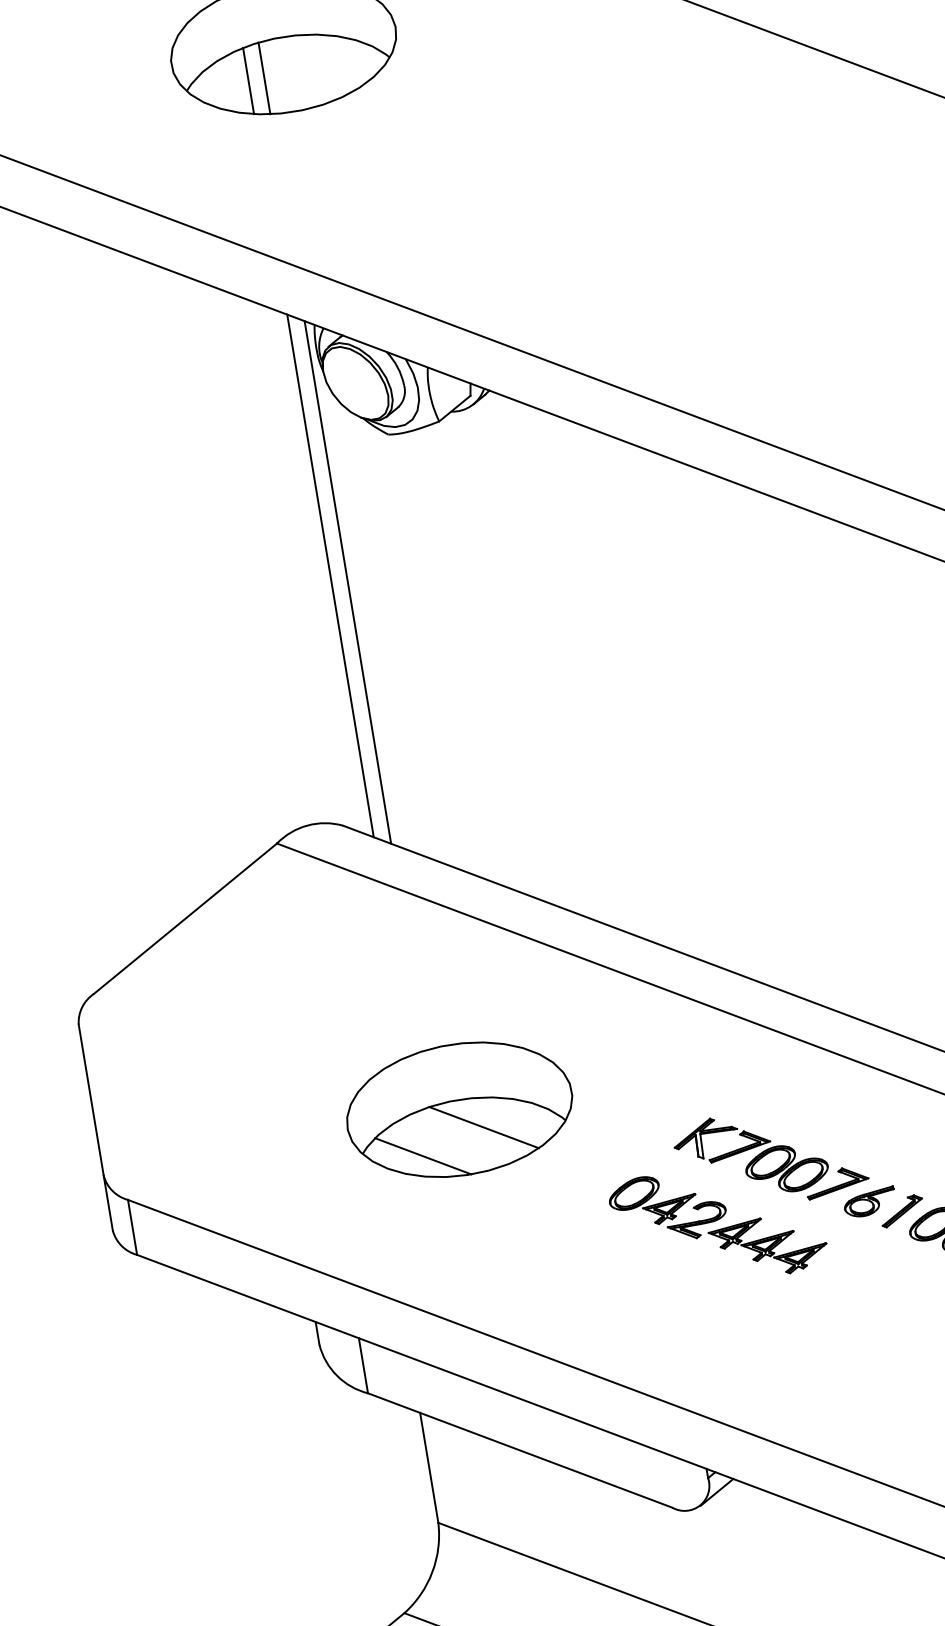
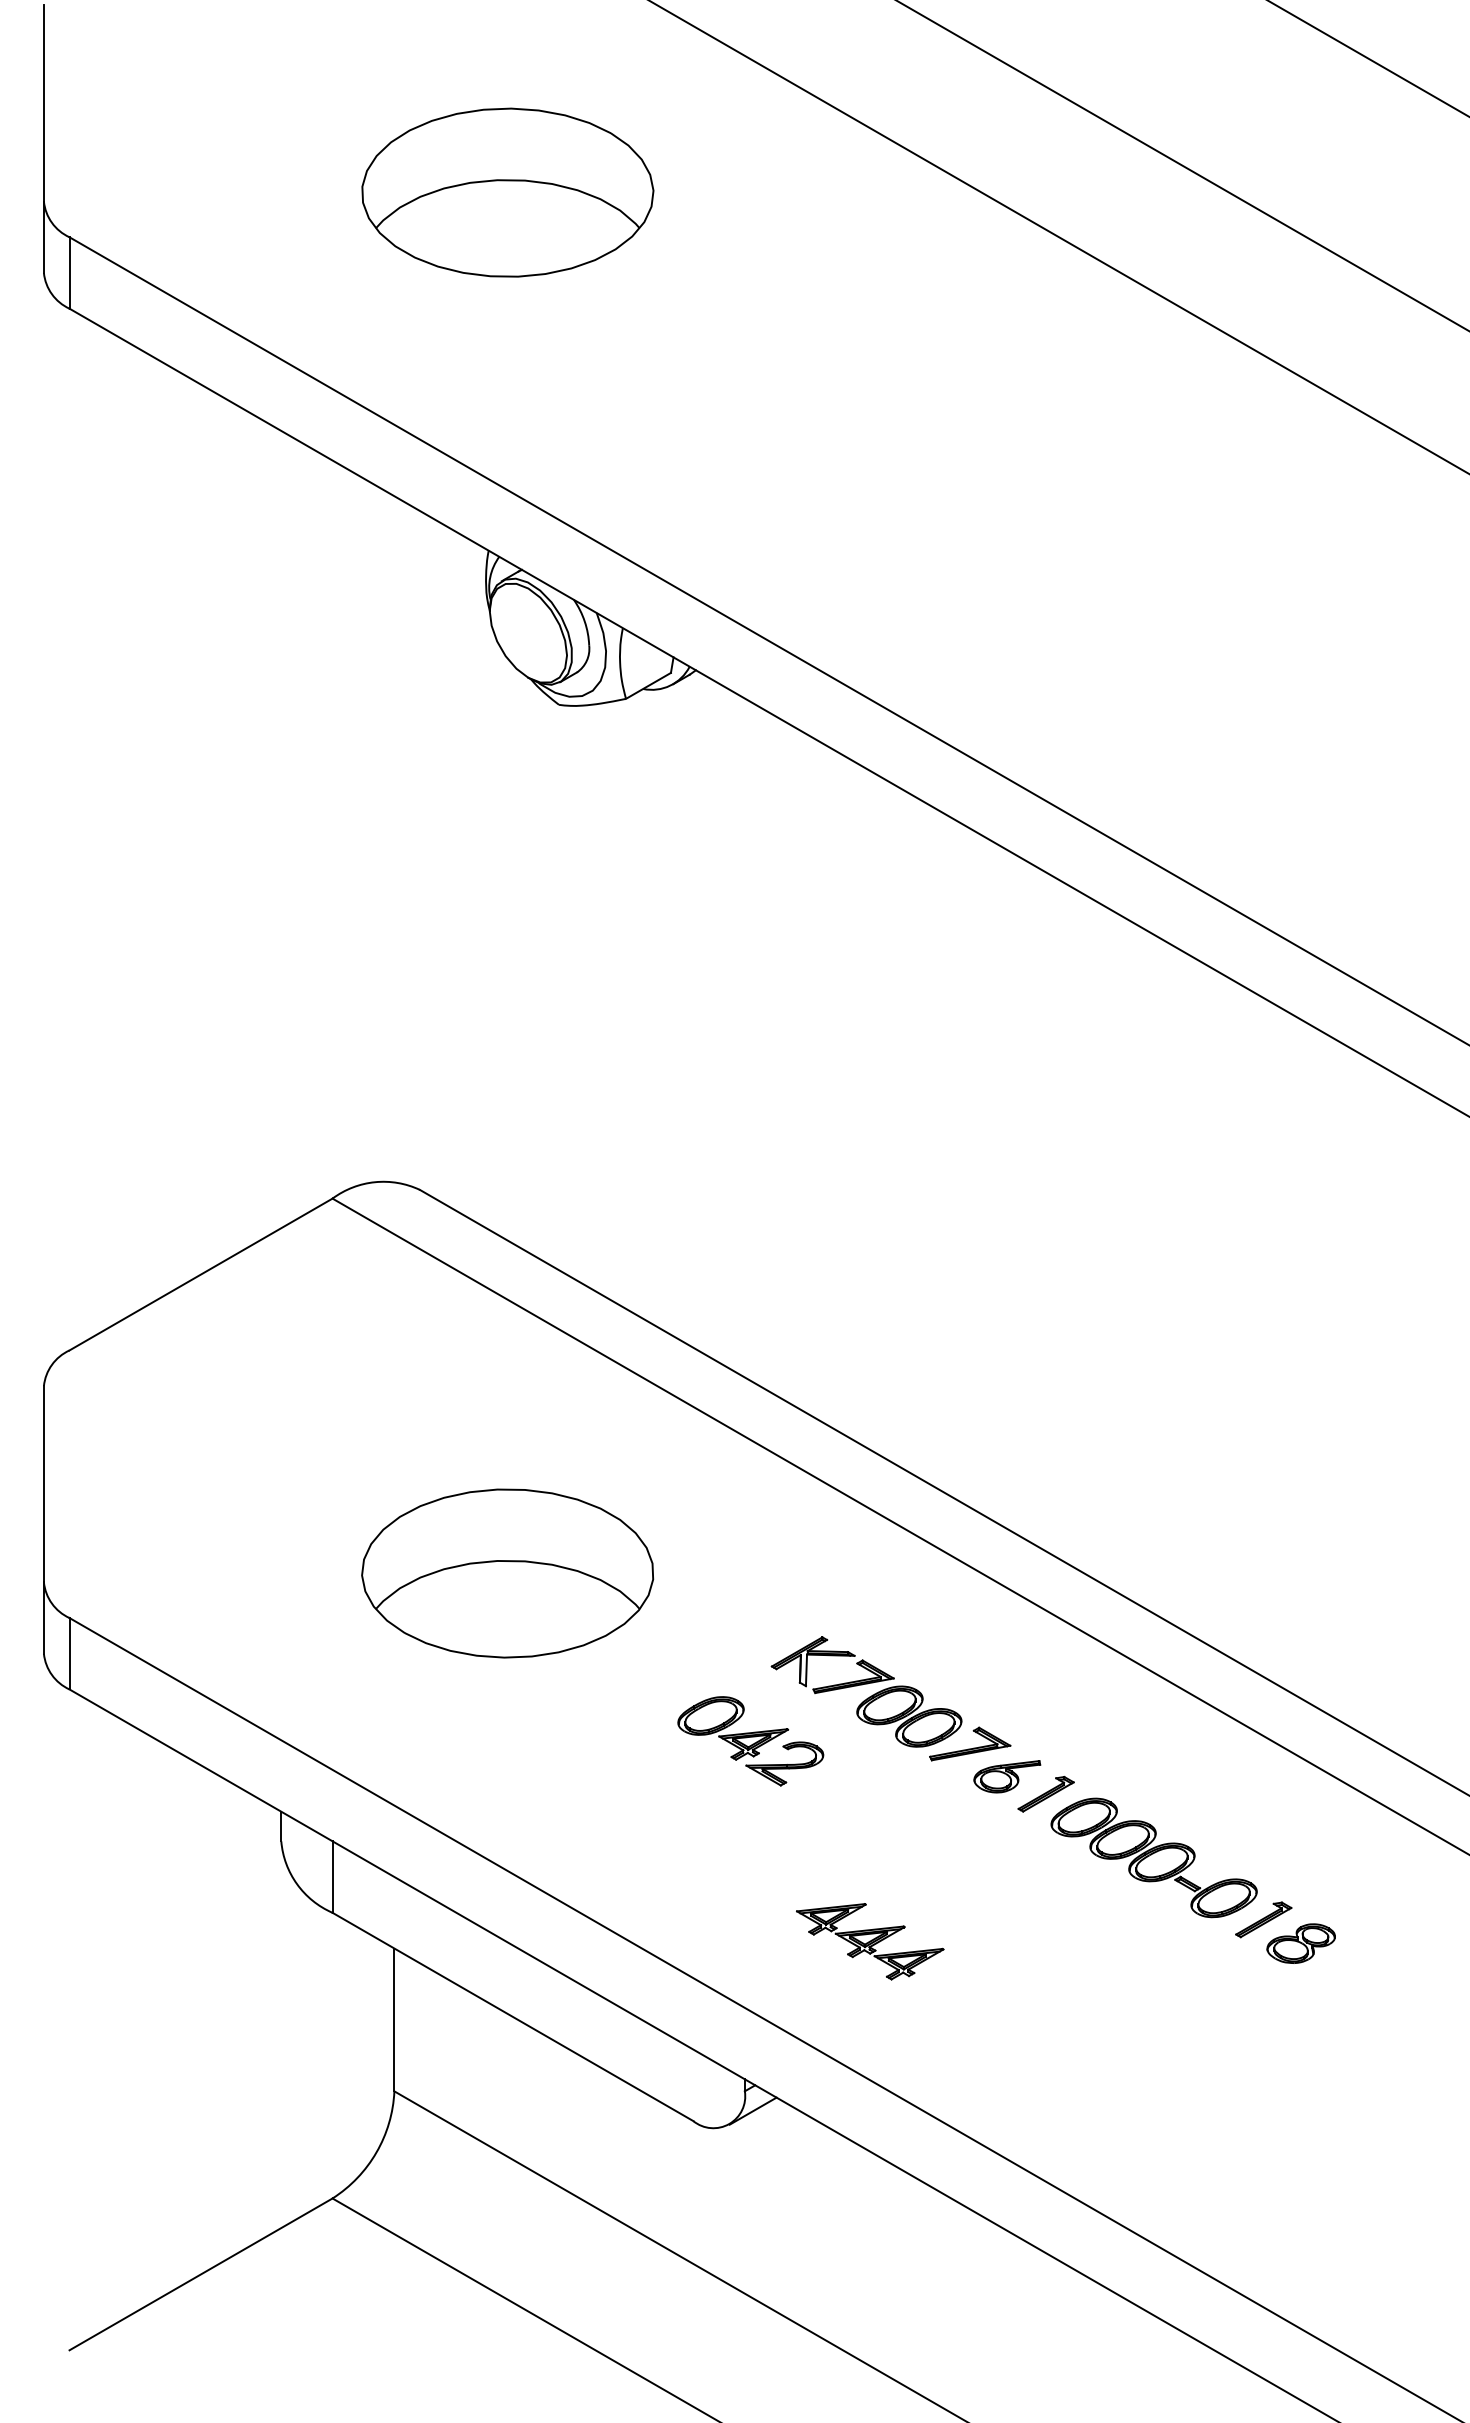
line: (264, 77) -> (476, 227), removed
line: (248, 81) -> (456, 228), removed
line: (330, 575) -> (456, 870), removed
line: (347, 581) -> (476, 882), removed
line: (483, 1127) -> (534, 1600), removed
line: (422, 1156) -> (451, 1624), removed
part: (769, 1246) -> (870, 1941), moved

